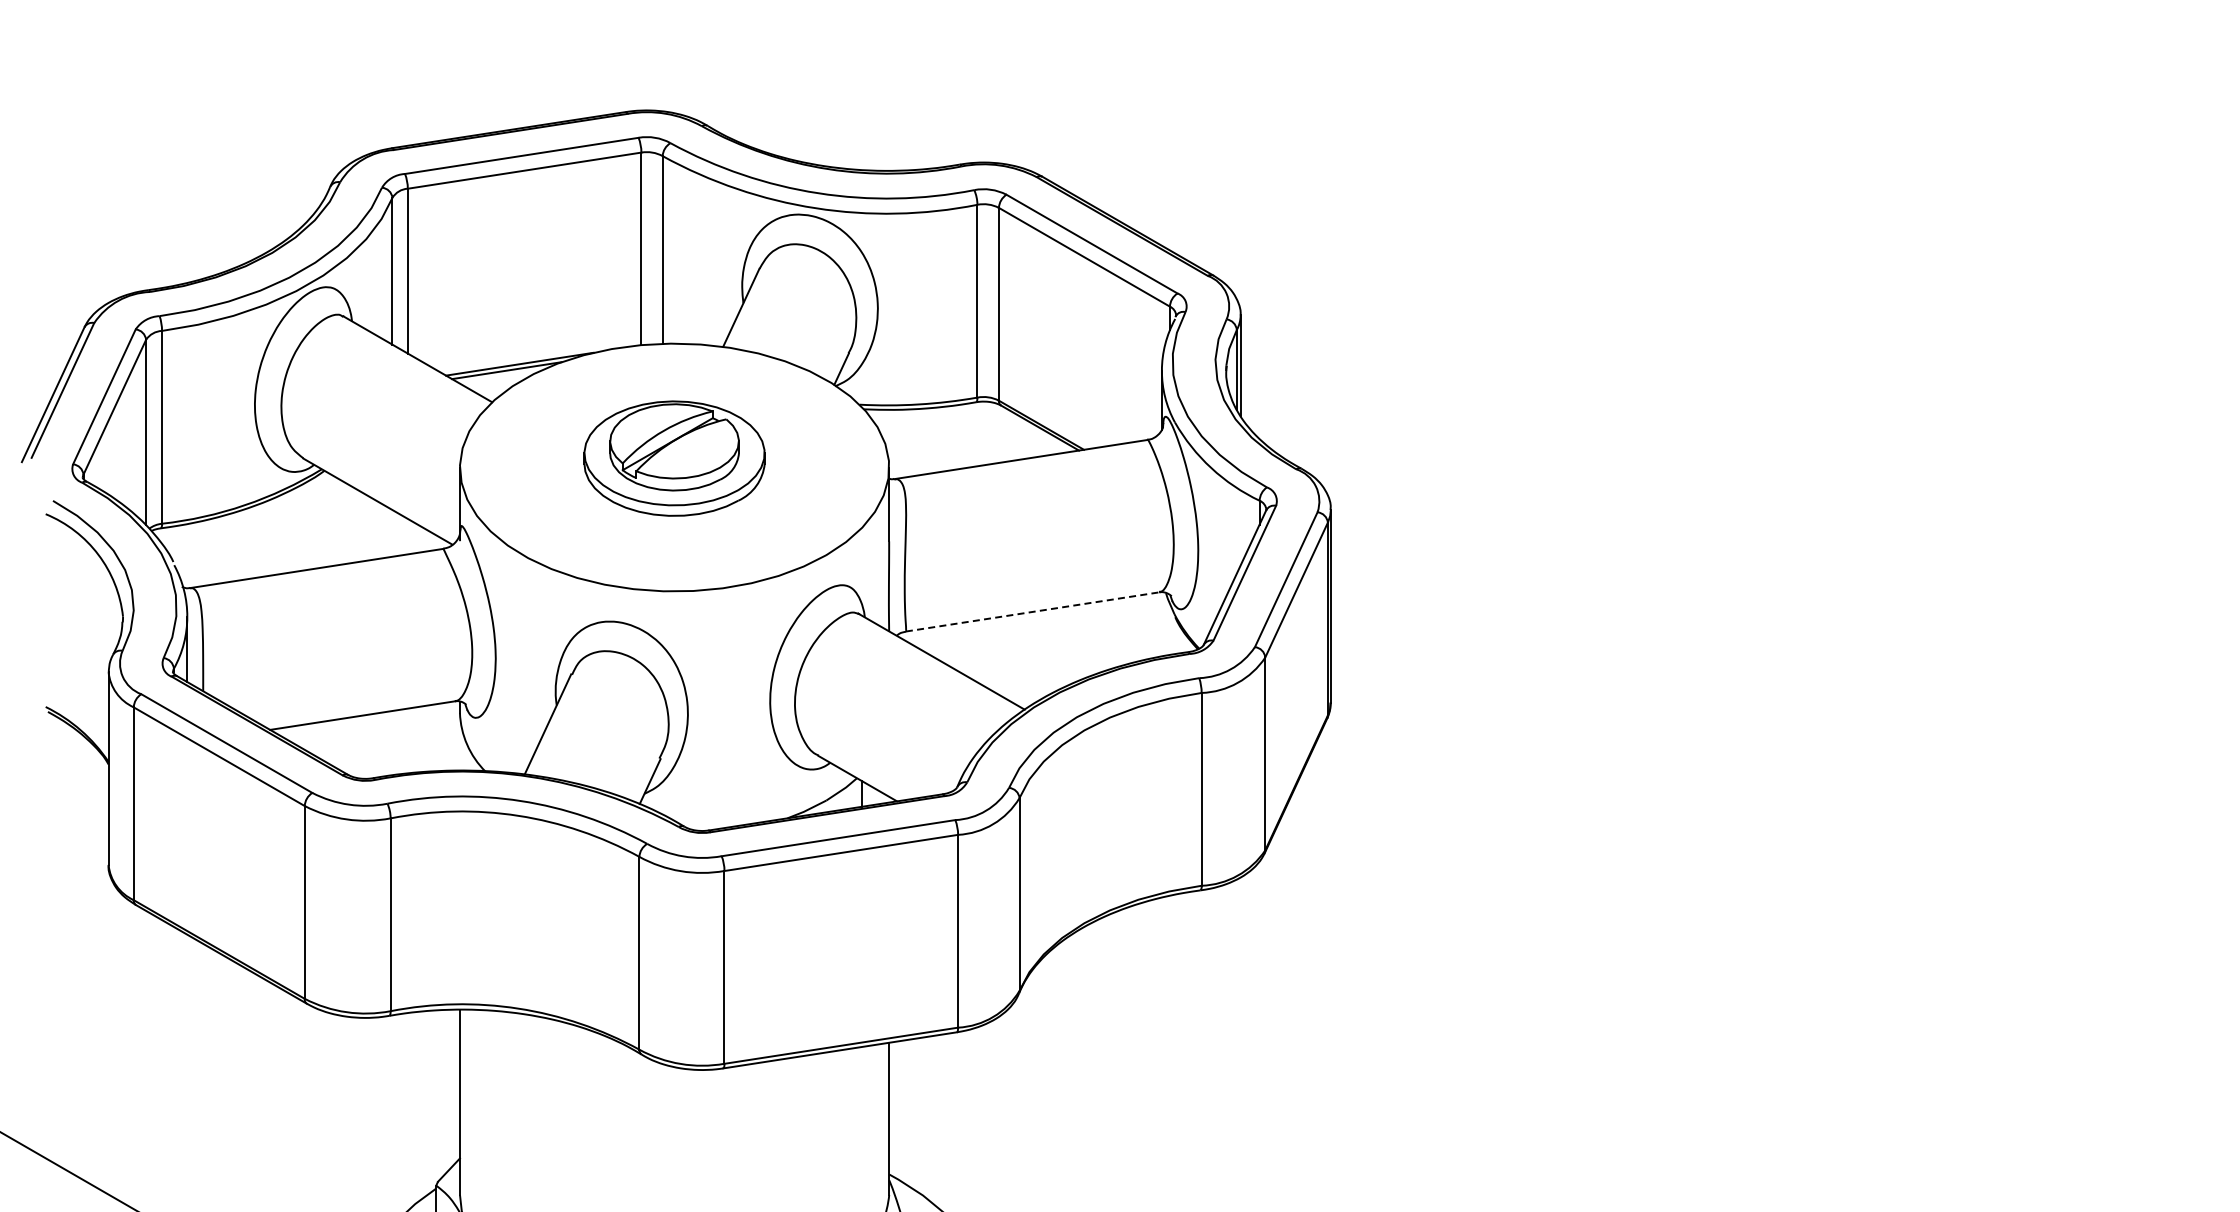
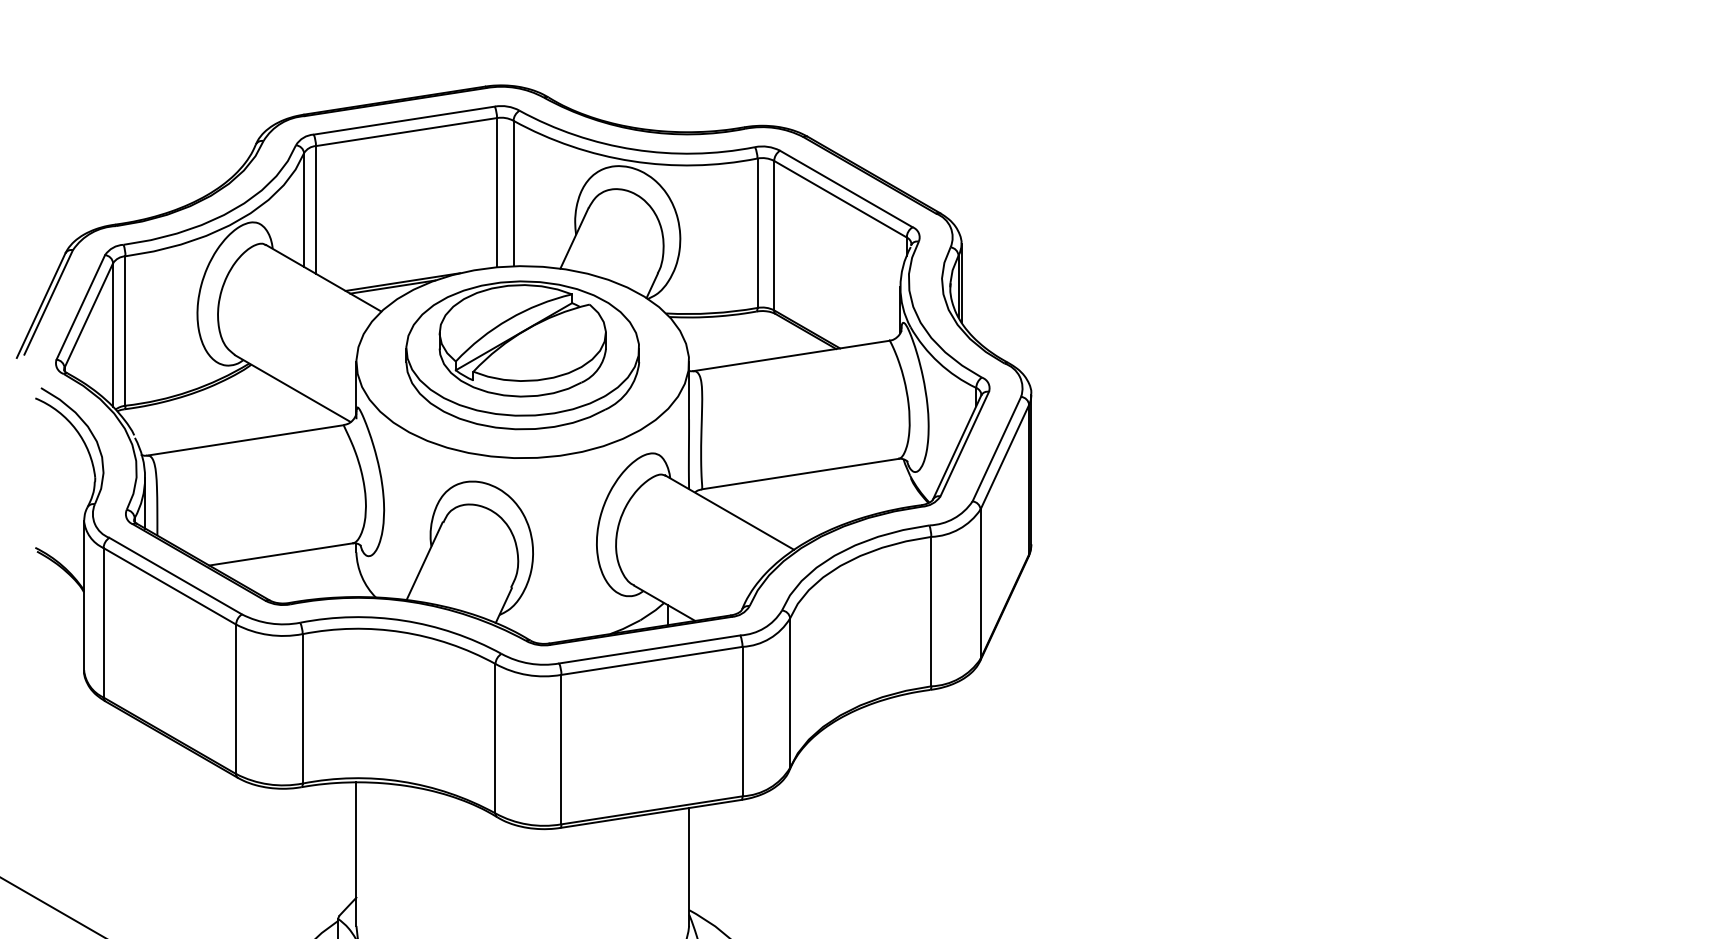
part: (674, 458) -> (522, 355), size x1.67
line: (1033, 611) -> (800, 473), dashed -> solid

